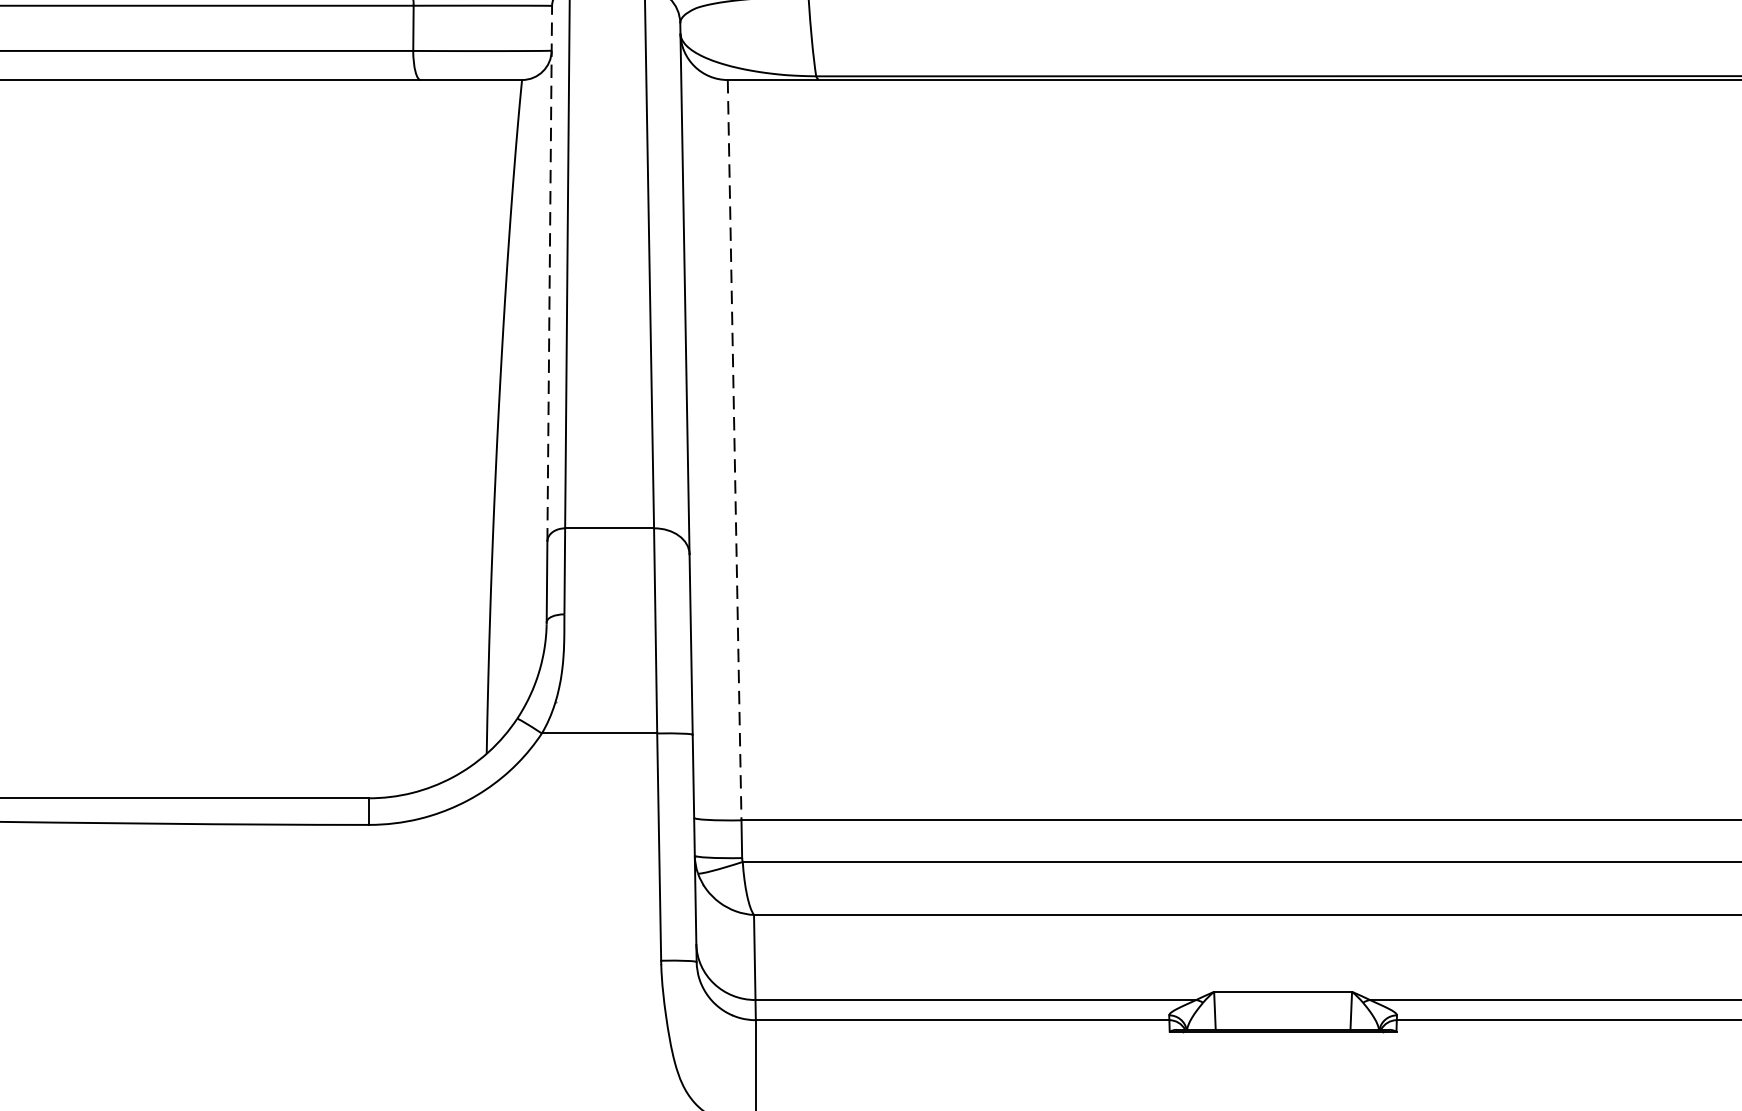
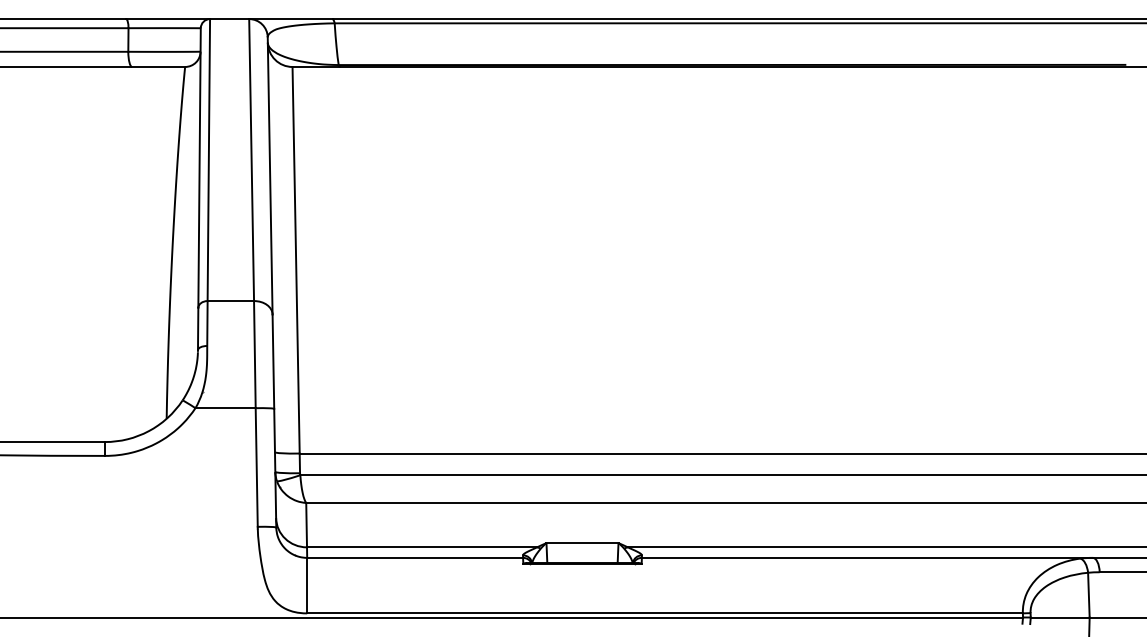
line: (549, 274) -> (199, 168), dashed -> solid
line: (735, 450) -> (296, 260), dashed -> solid

